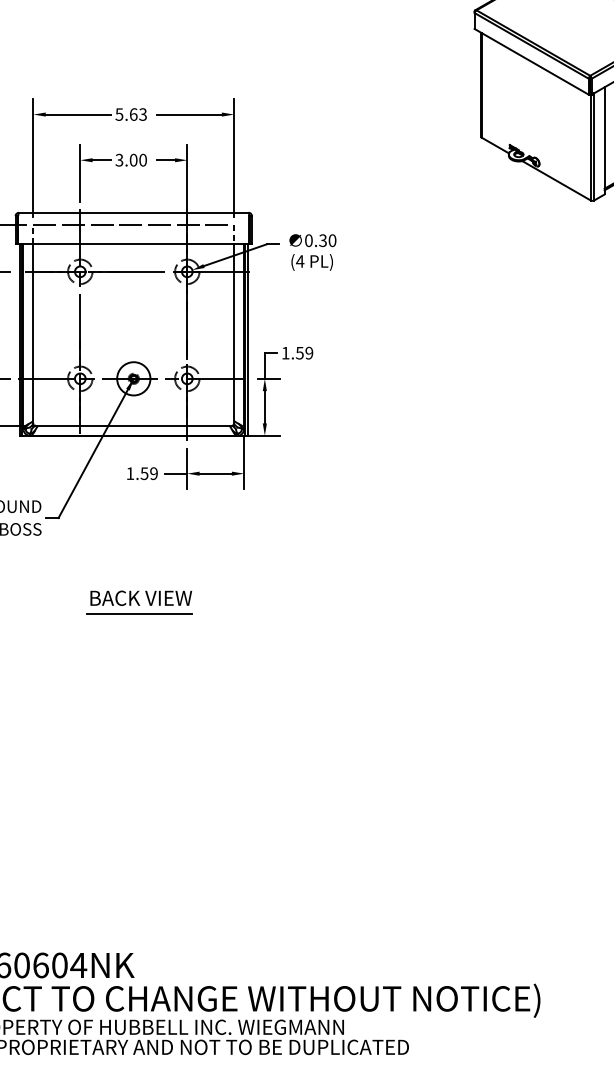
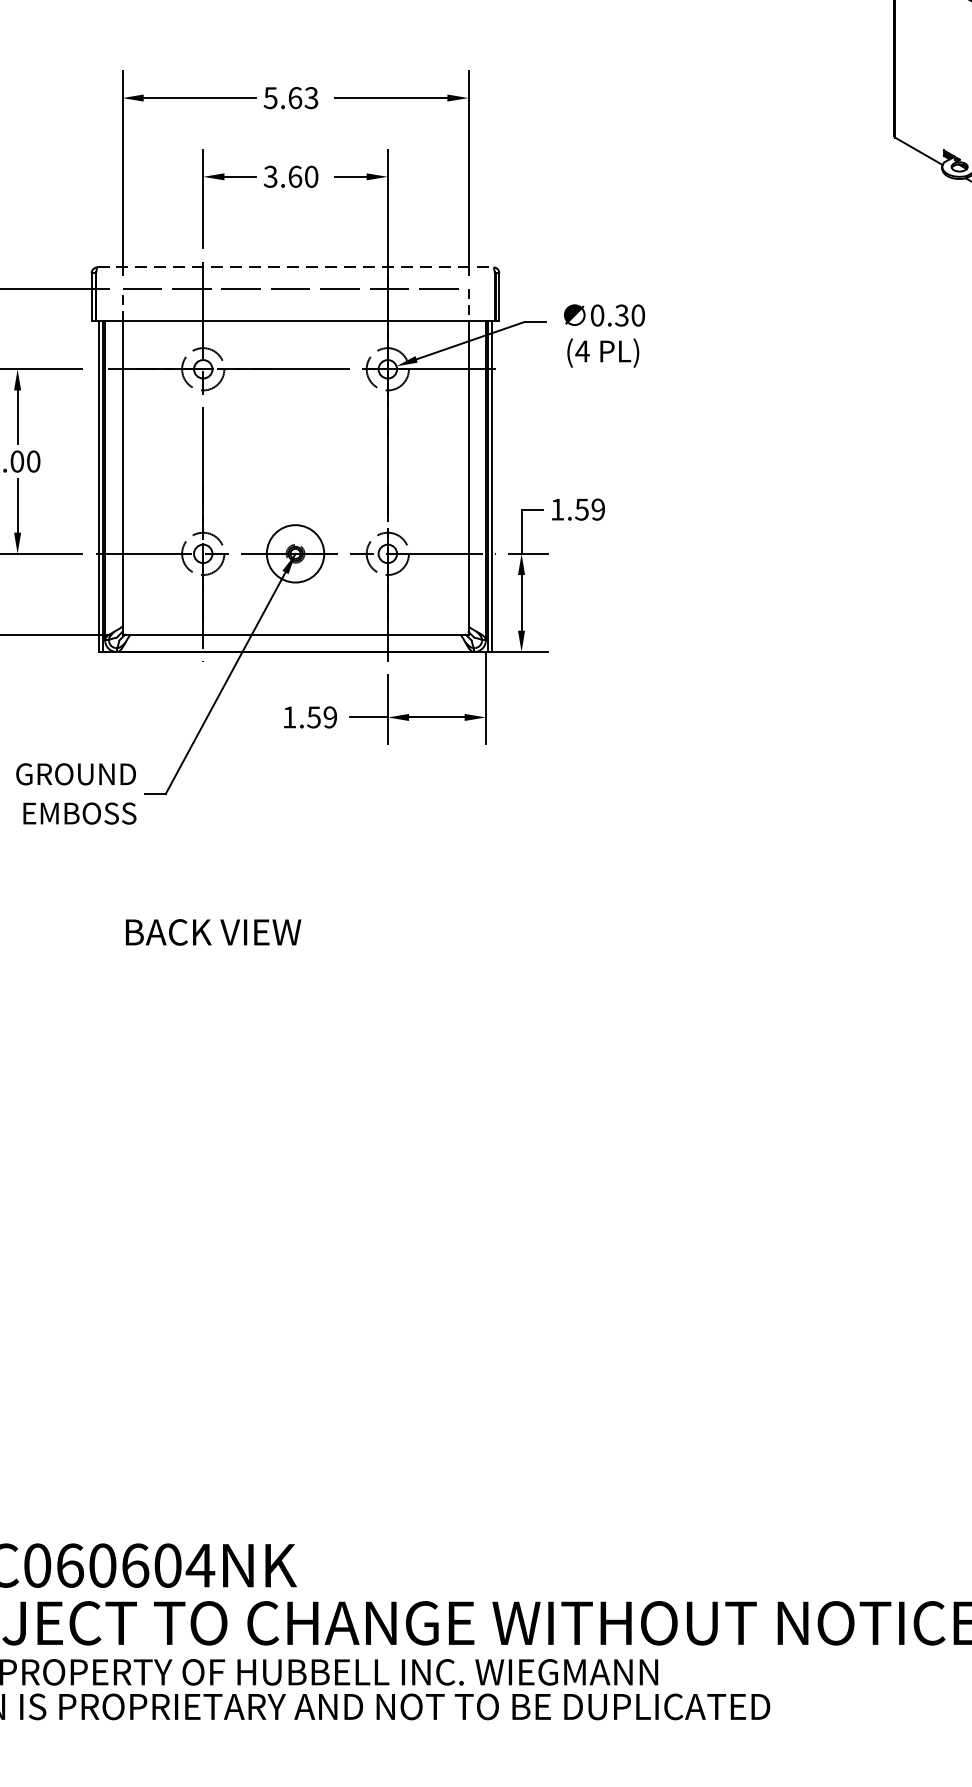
text: (133, 159) -> (294, 175), 3.00 -> 3.60
line: (133, 212) -> (294, 266), solid -> dashed
text: (140, 597) -> (212, 930), moved
line: (139, 613) -> (305, 958), removed

